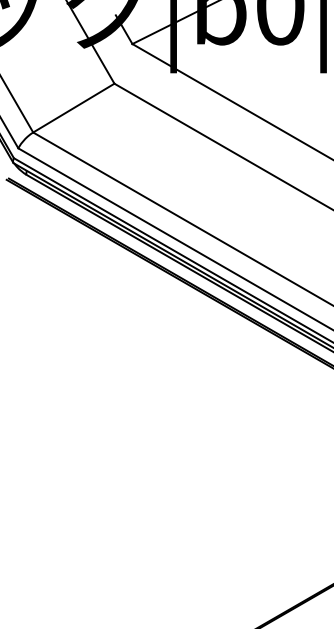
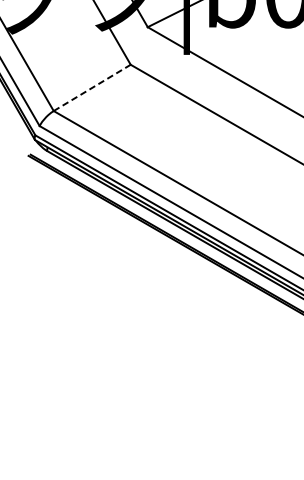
line: (74, 107) -> (92, 87), solid -> dashed

